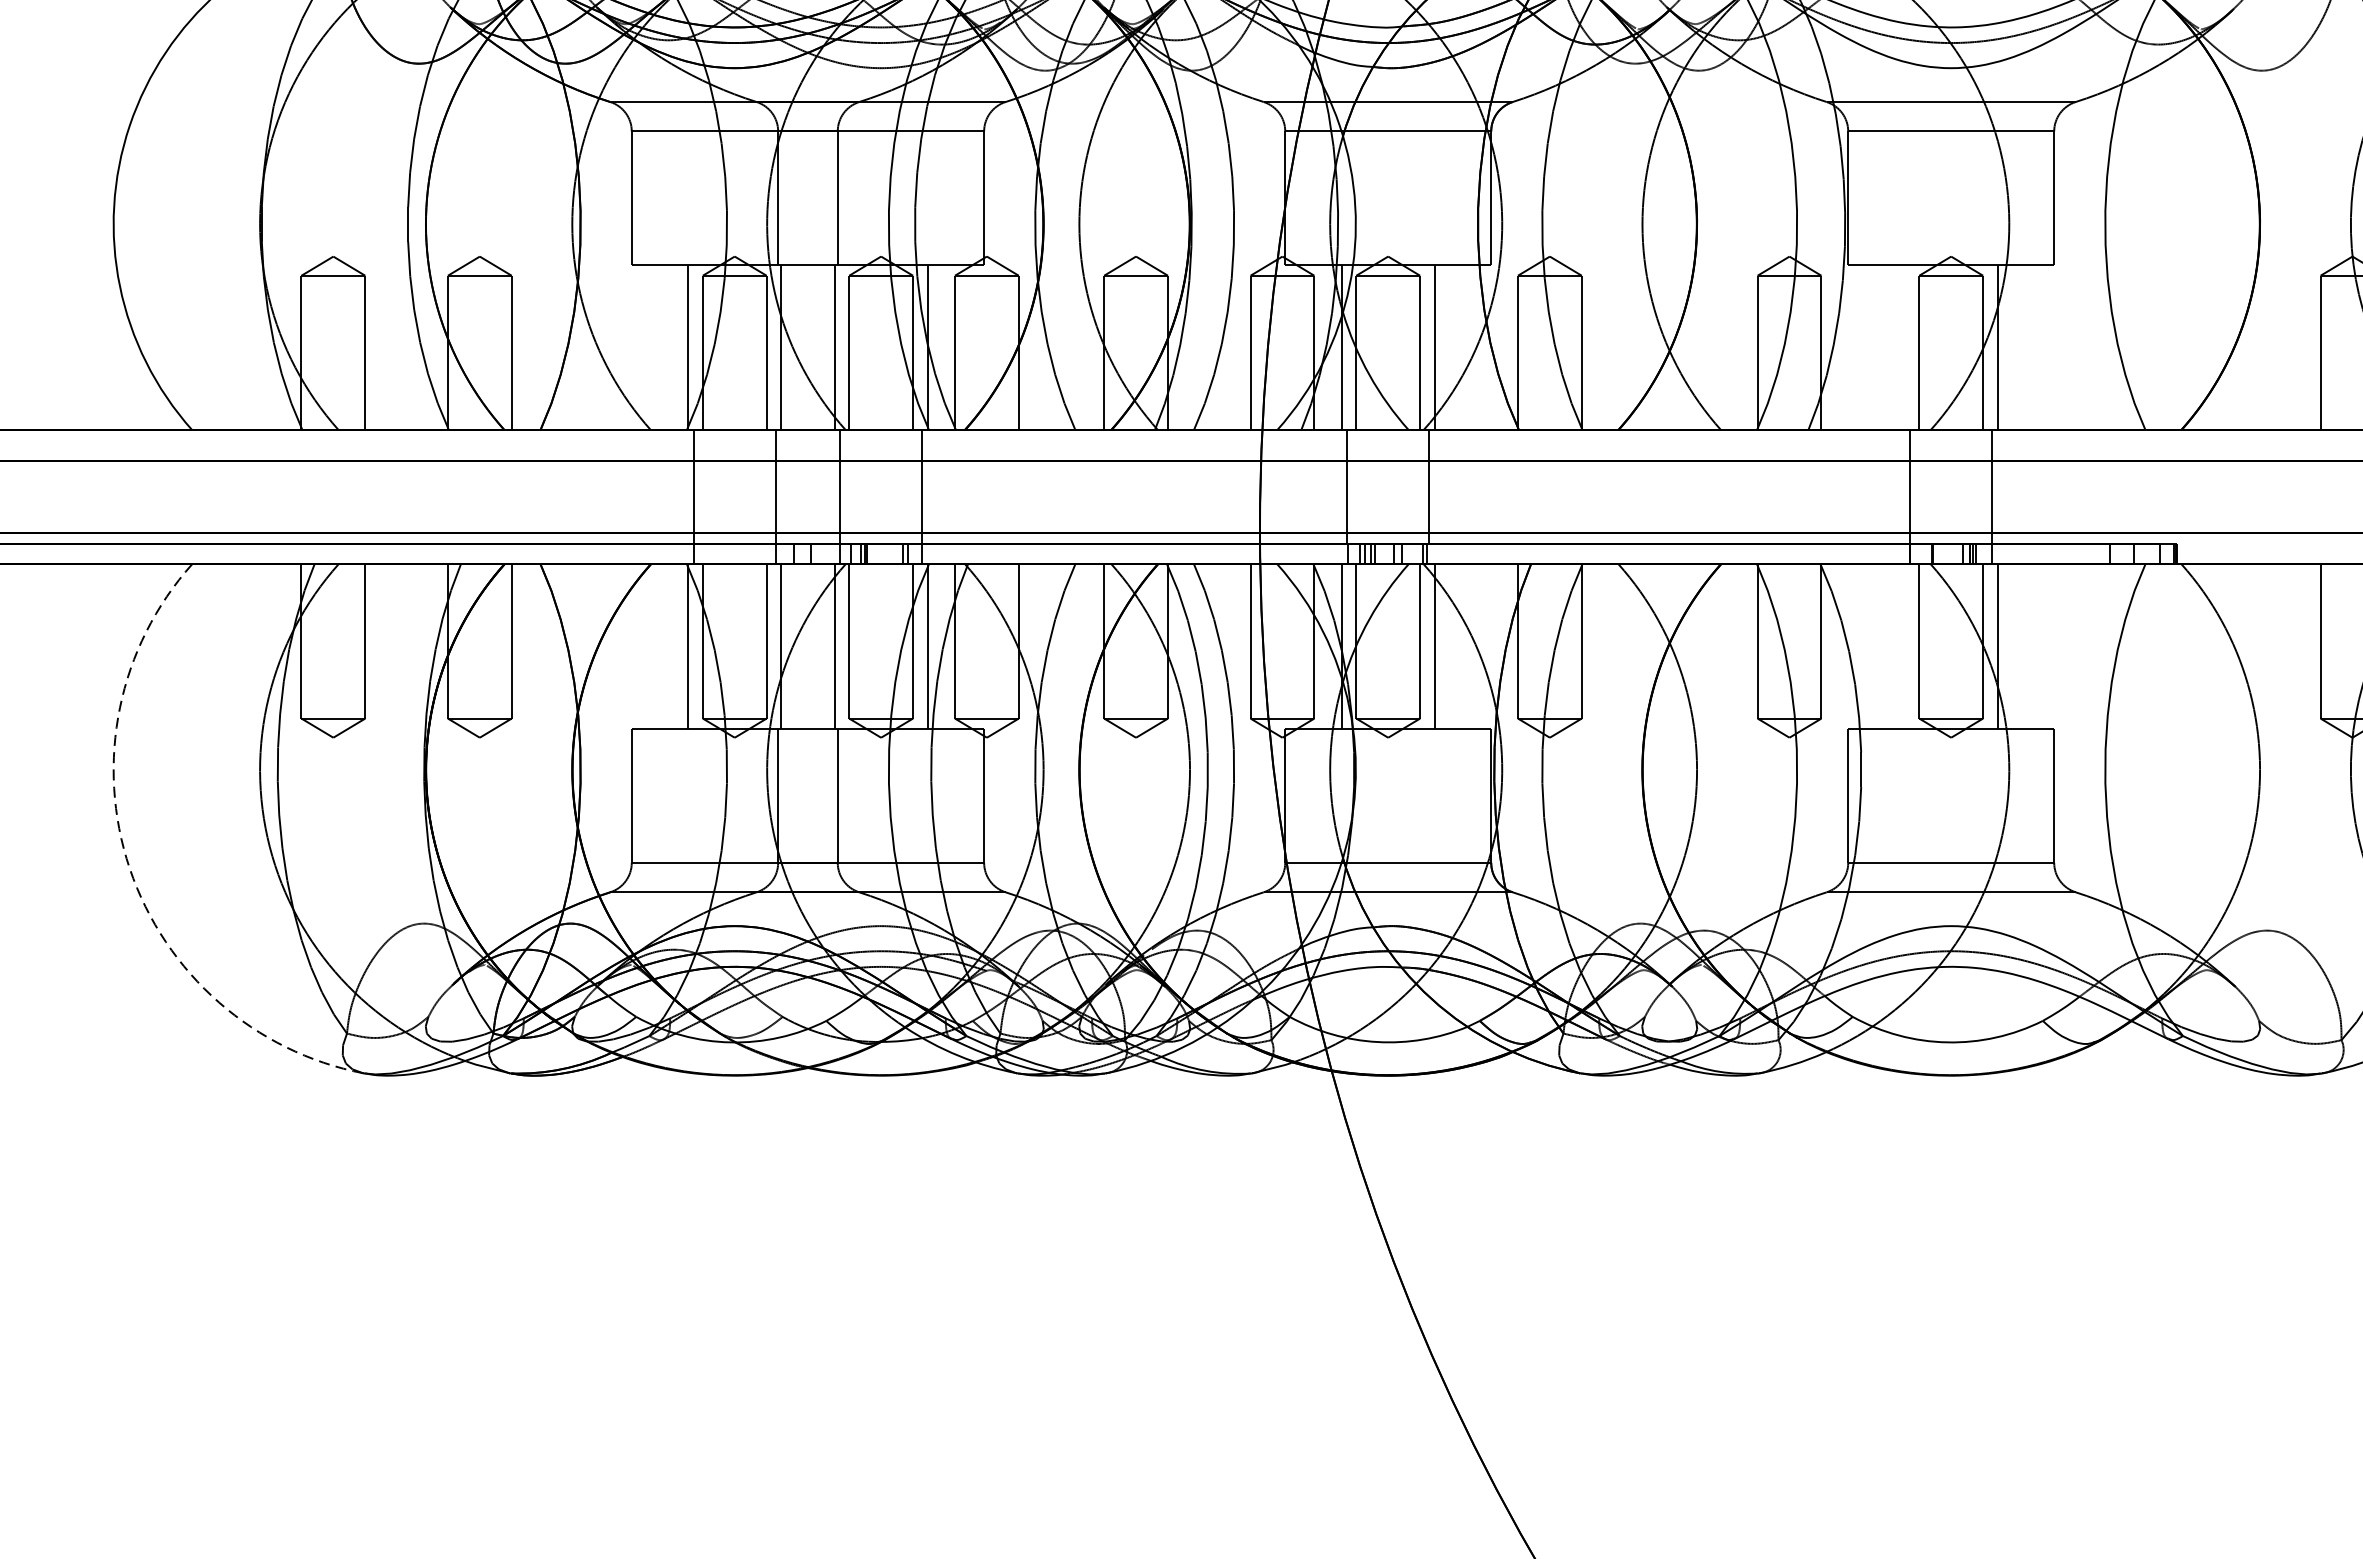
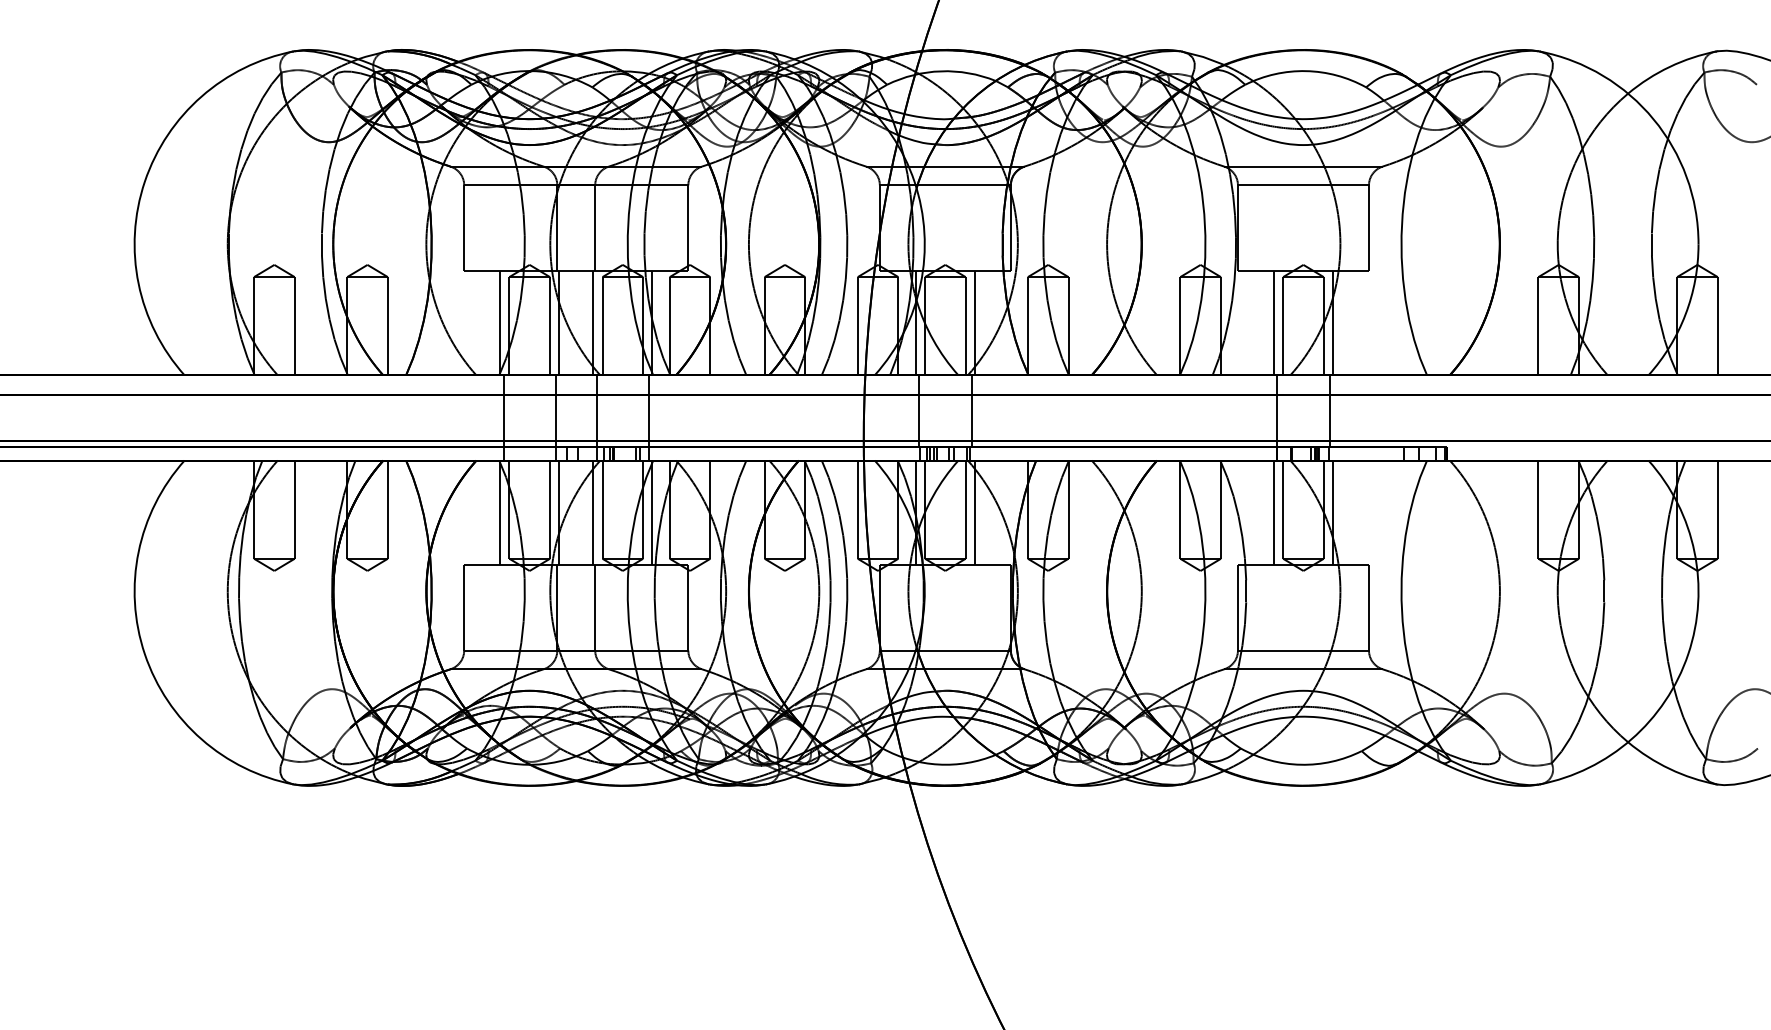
line: (1905, 347) -> (1274, 322), added
line: (1905, 645) -> (1274, 512), added
arc: (129, 869) -> (144, 654), dashed -> solid

